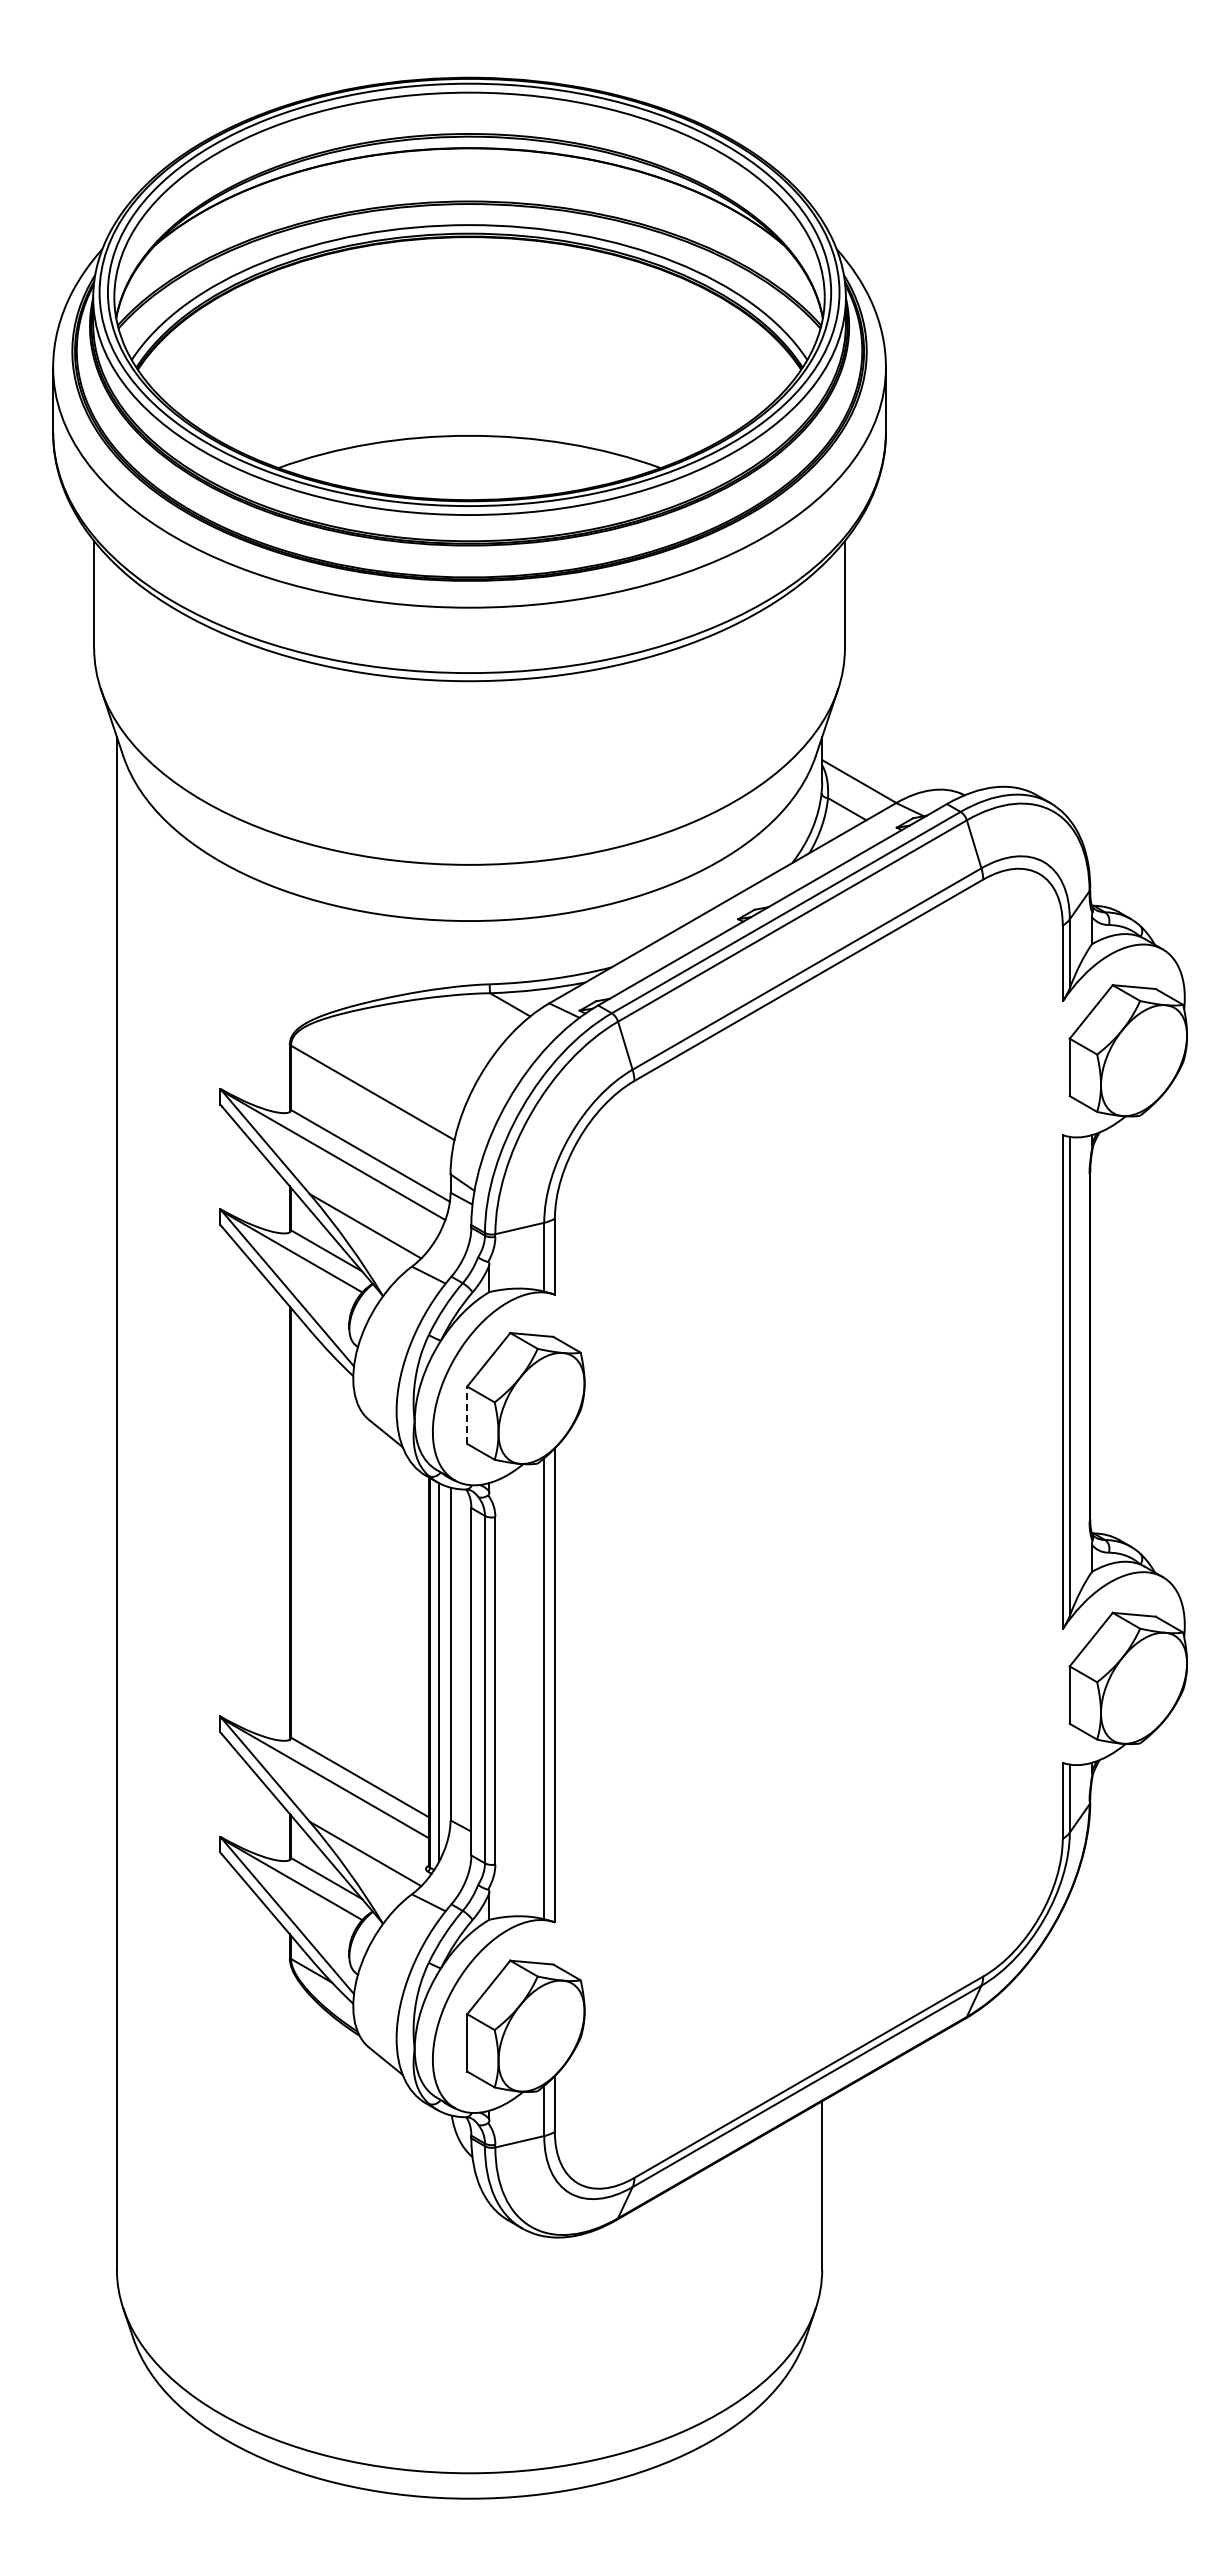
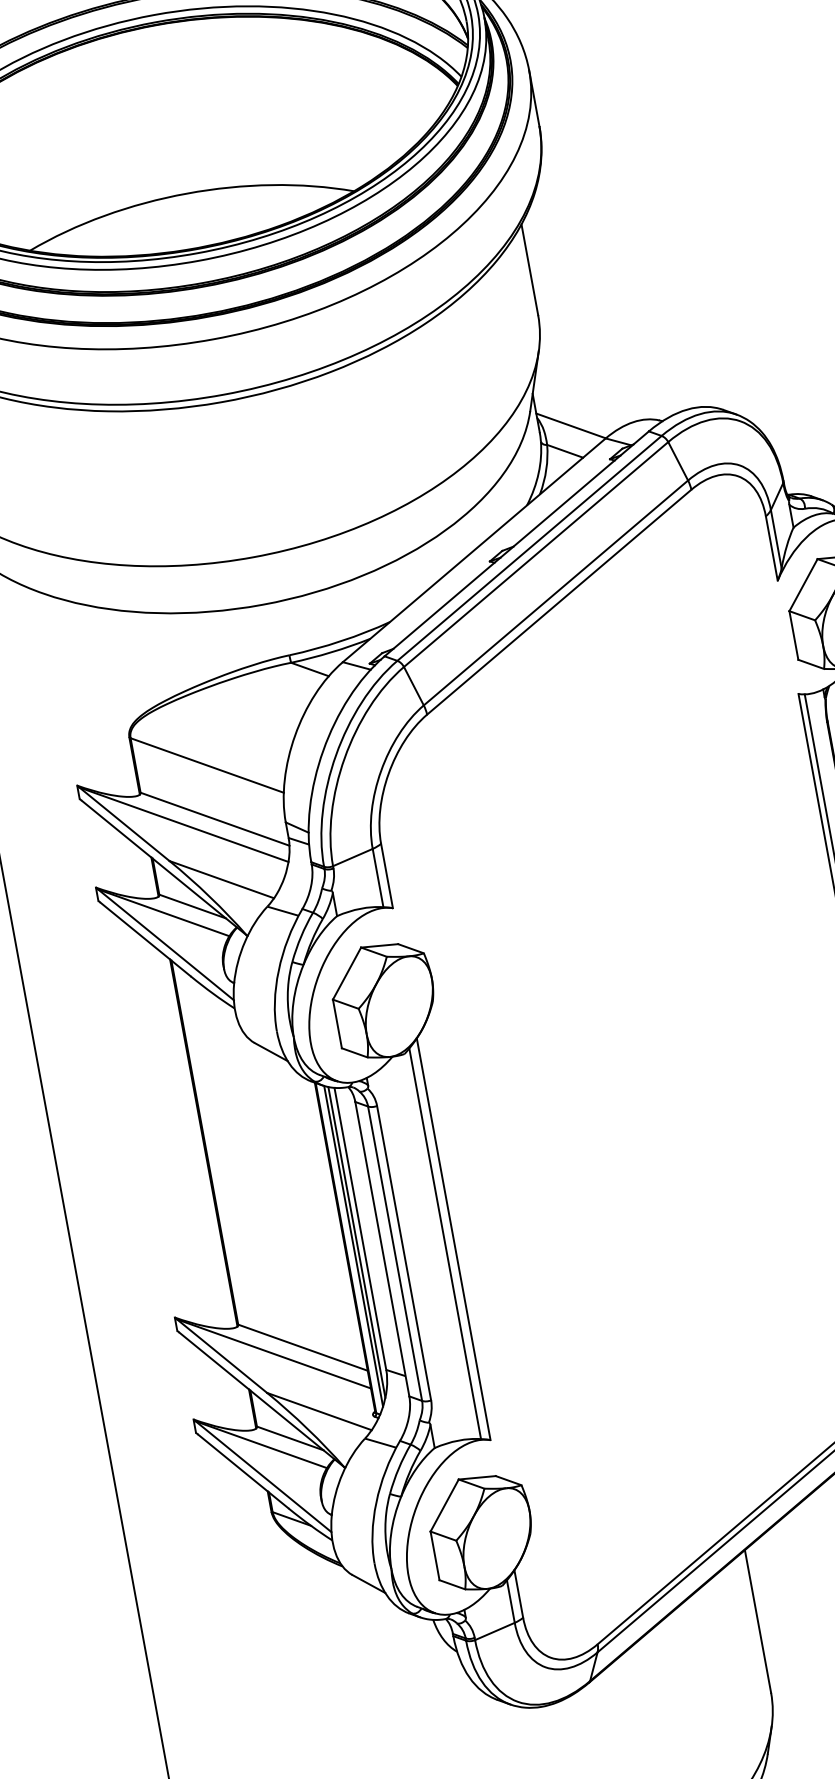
line: (467, 1415) -> (337, 1024), dashed -> solid
line: (443, 1668) -> (356, 1242), added

